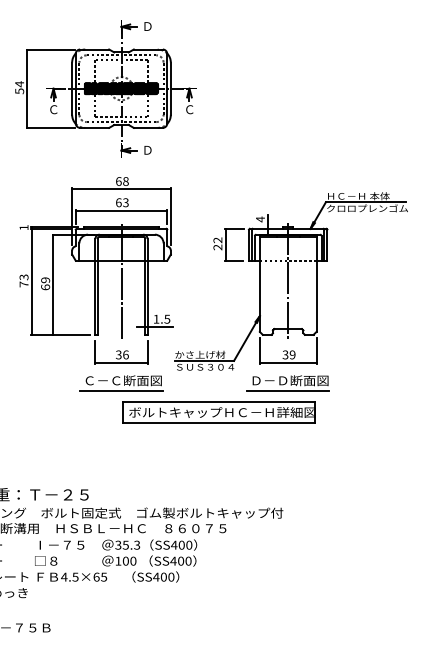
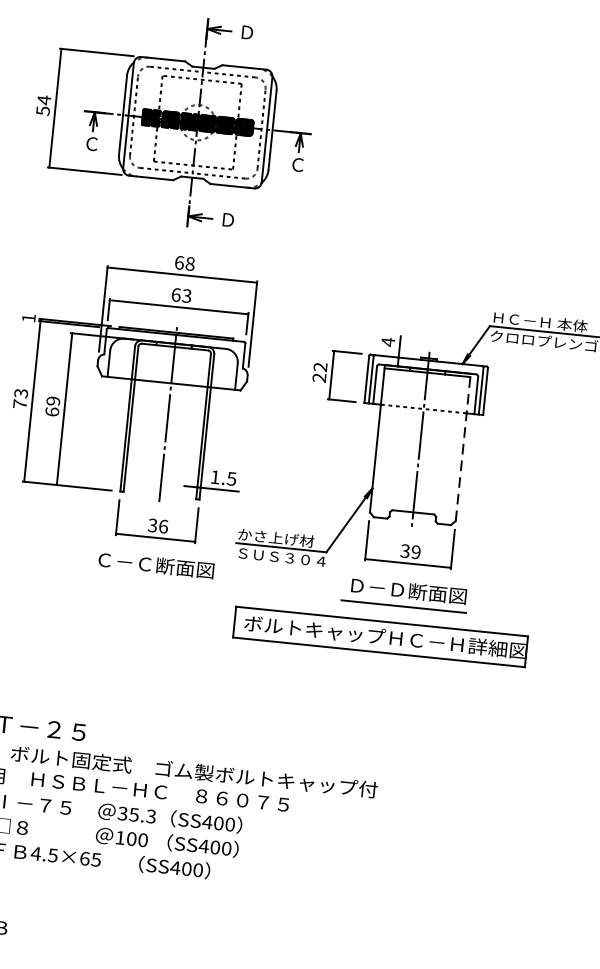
line: (316, 283) -> (463, 447), solid -> dashed
line: (121, 391) -> (151, 581), removed
part: (218, 412) -> (379, 636), moved

